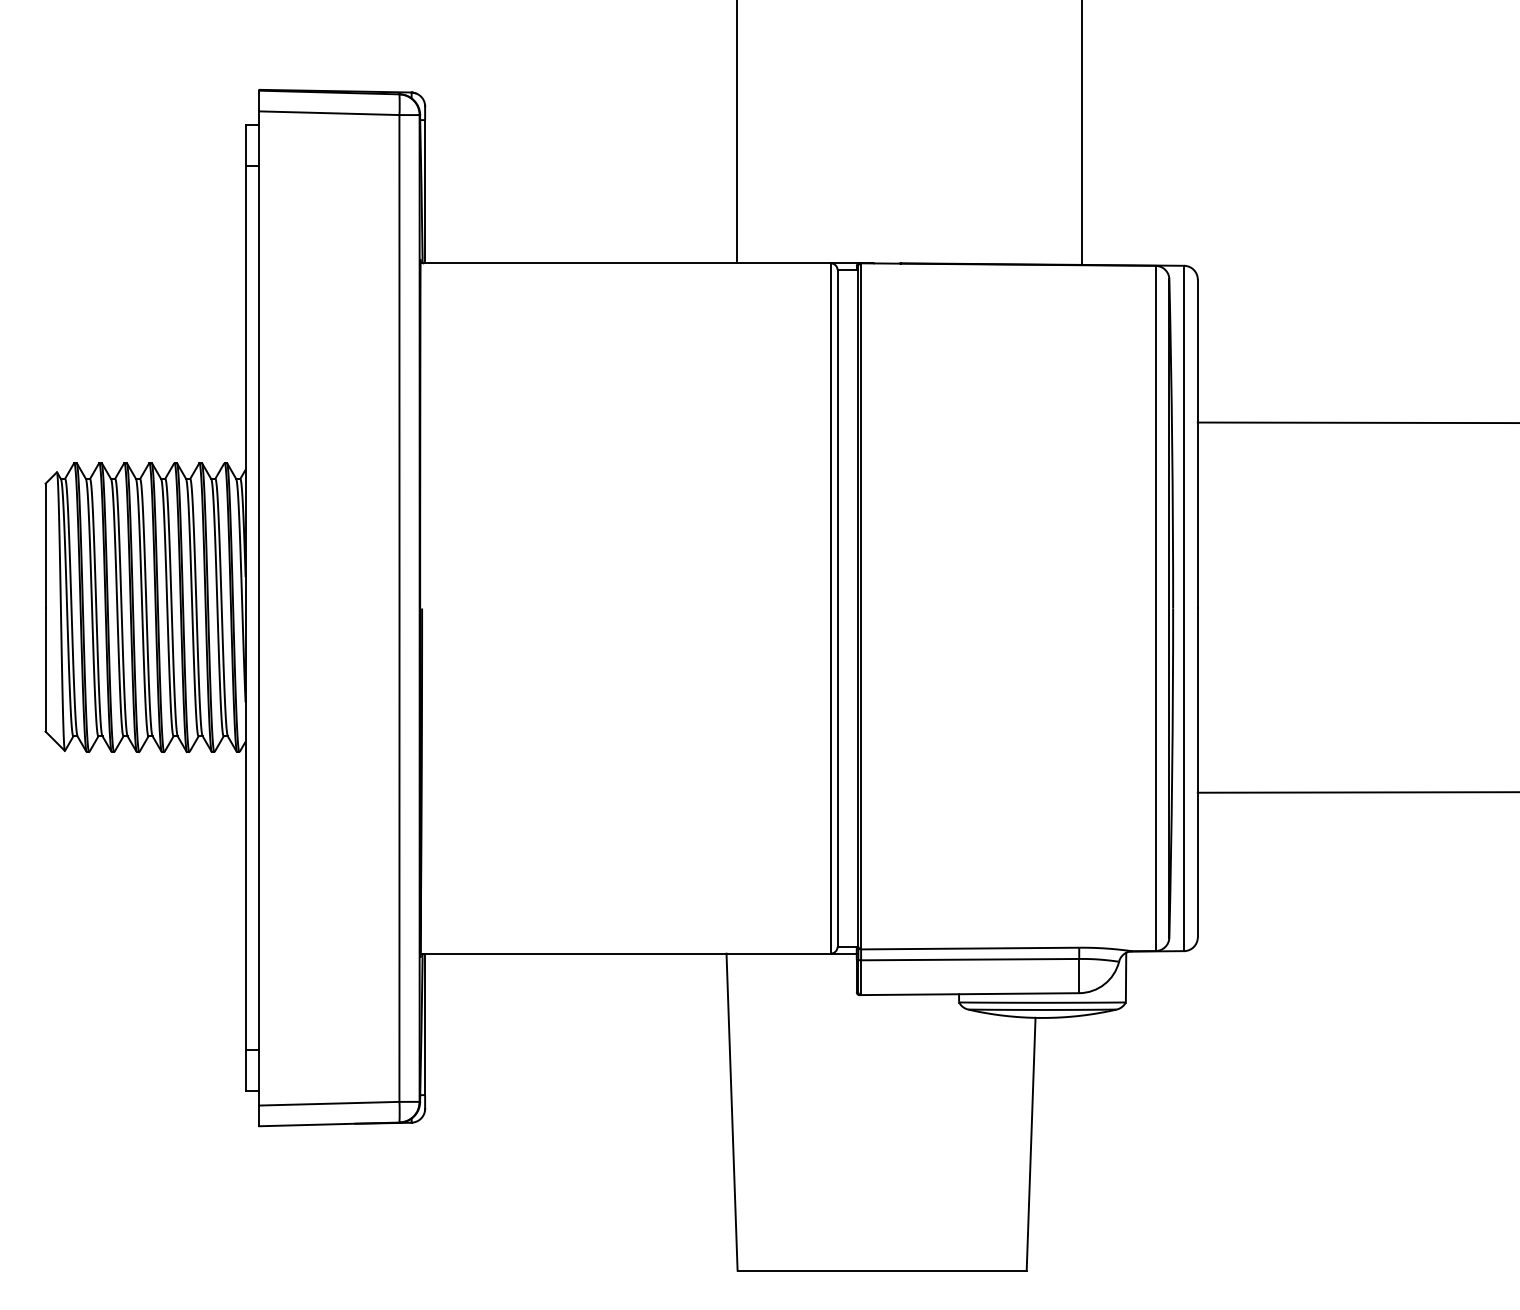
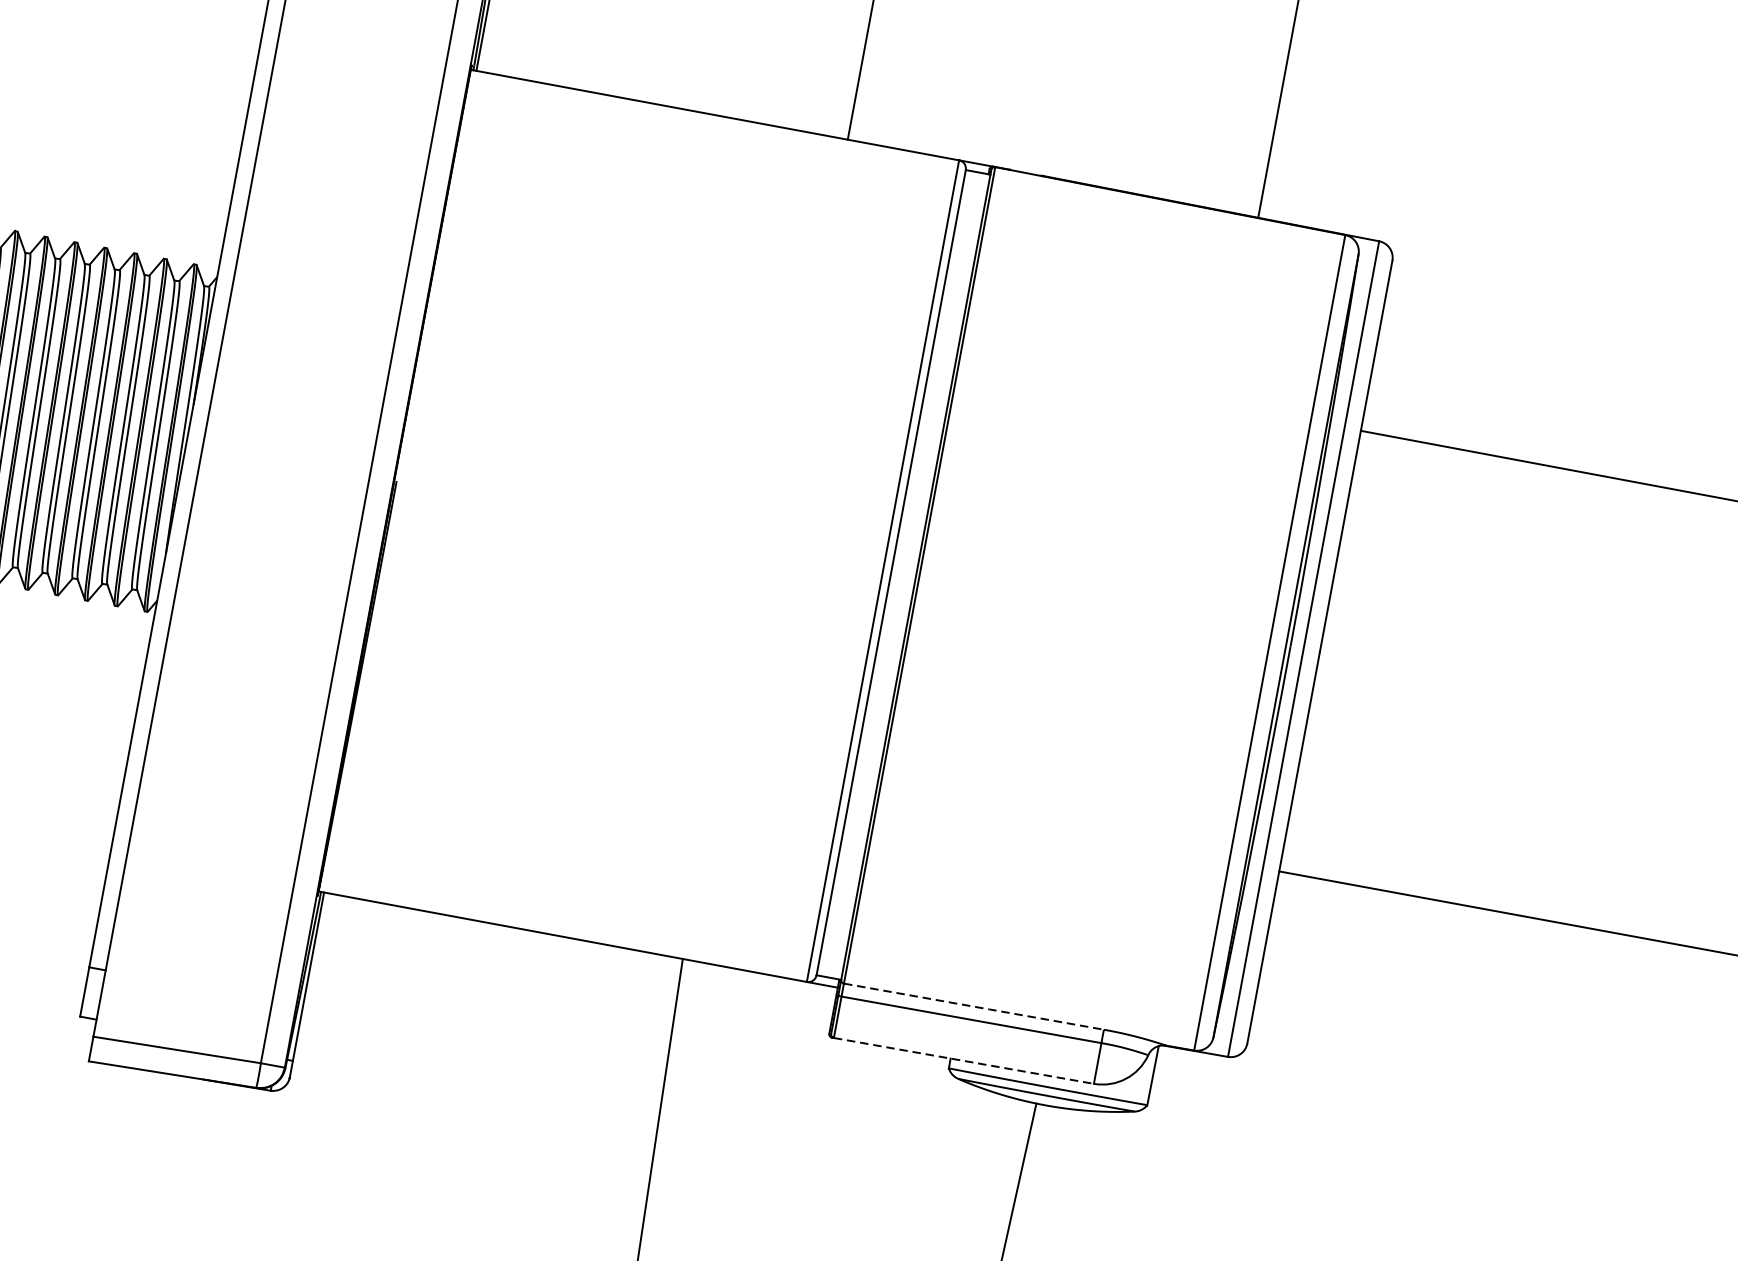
line: (970, 948) -> (974, 1006), solid -> dashed
line: (970, 994) -> (964, 1061), solid -> dashed

